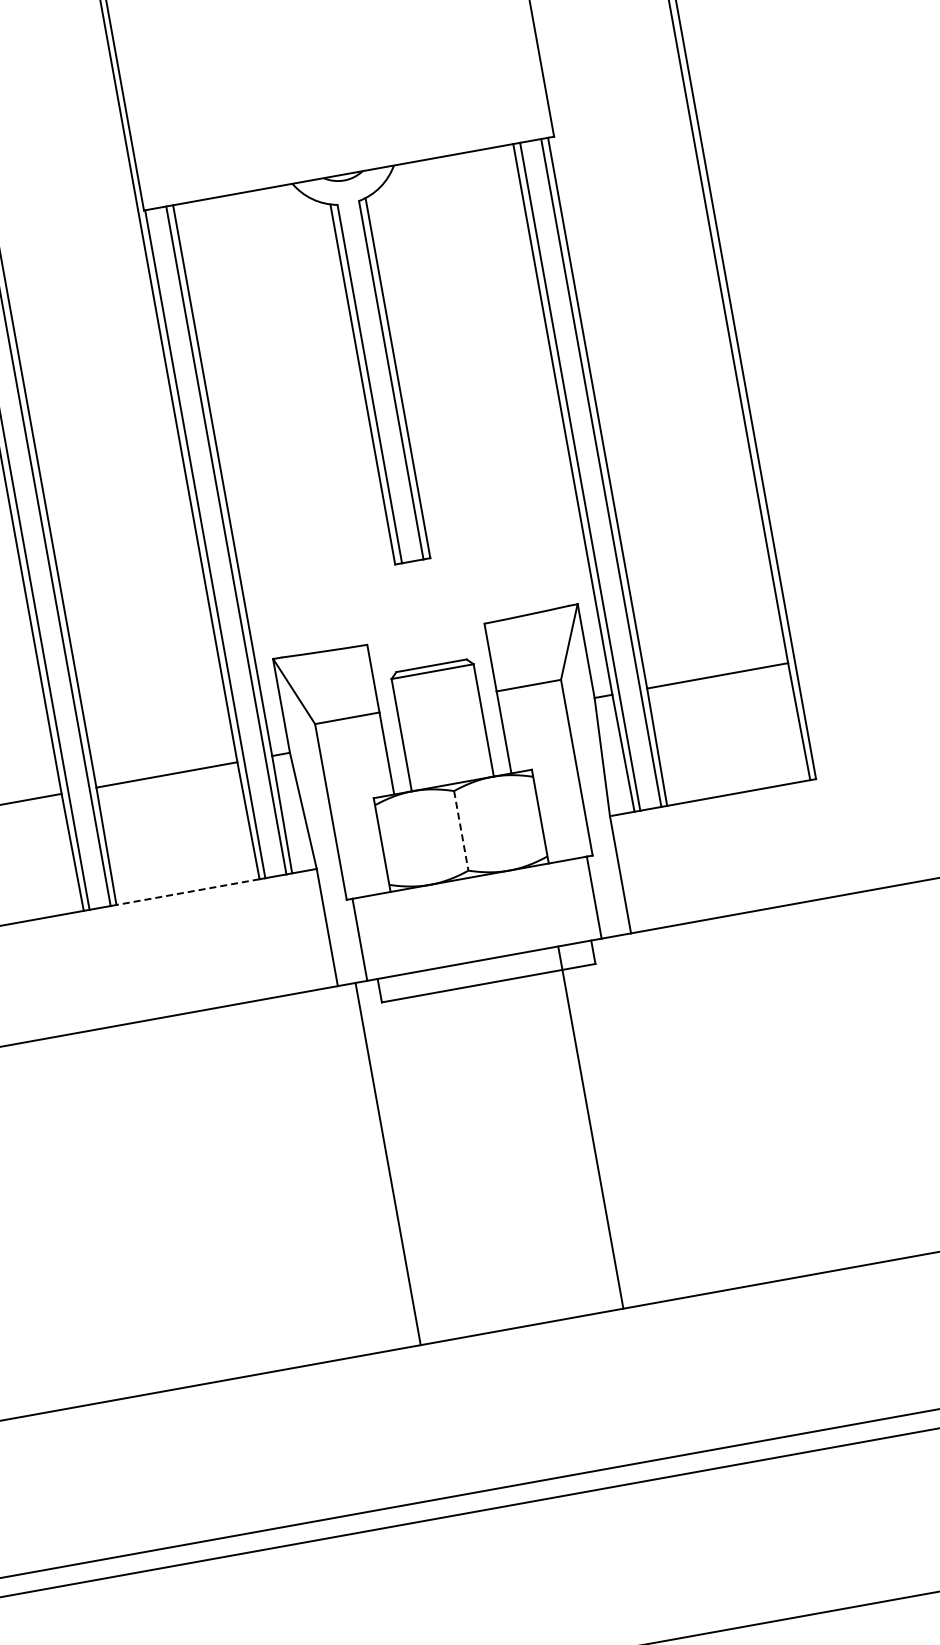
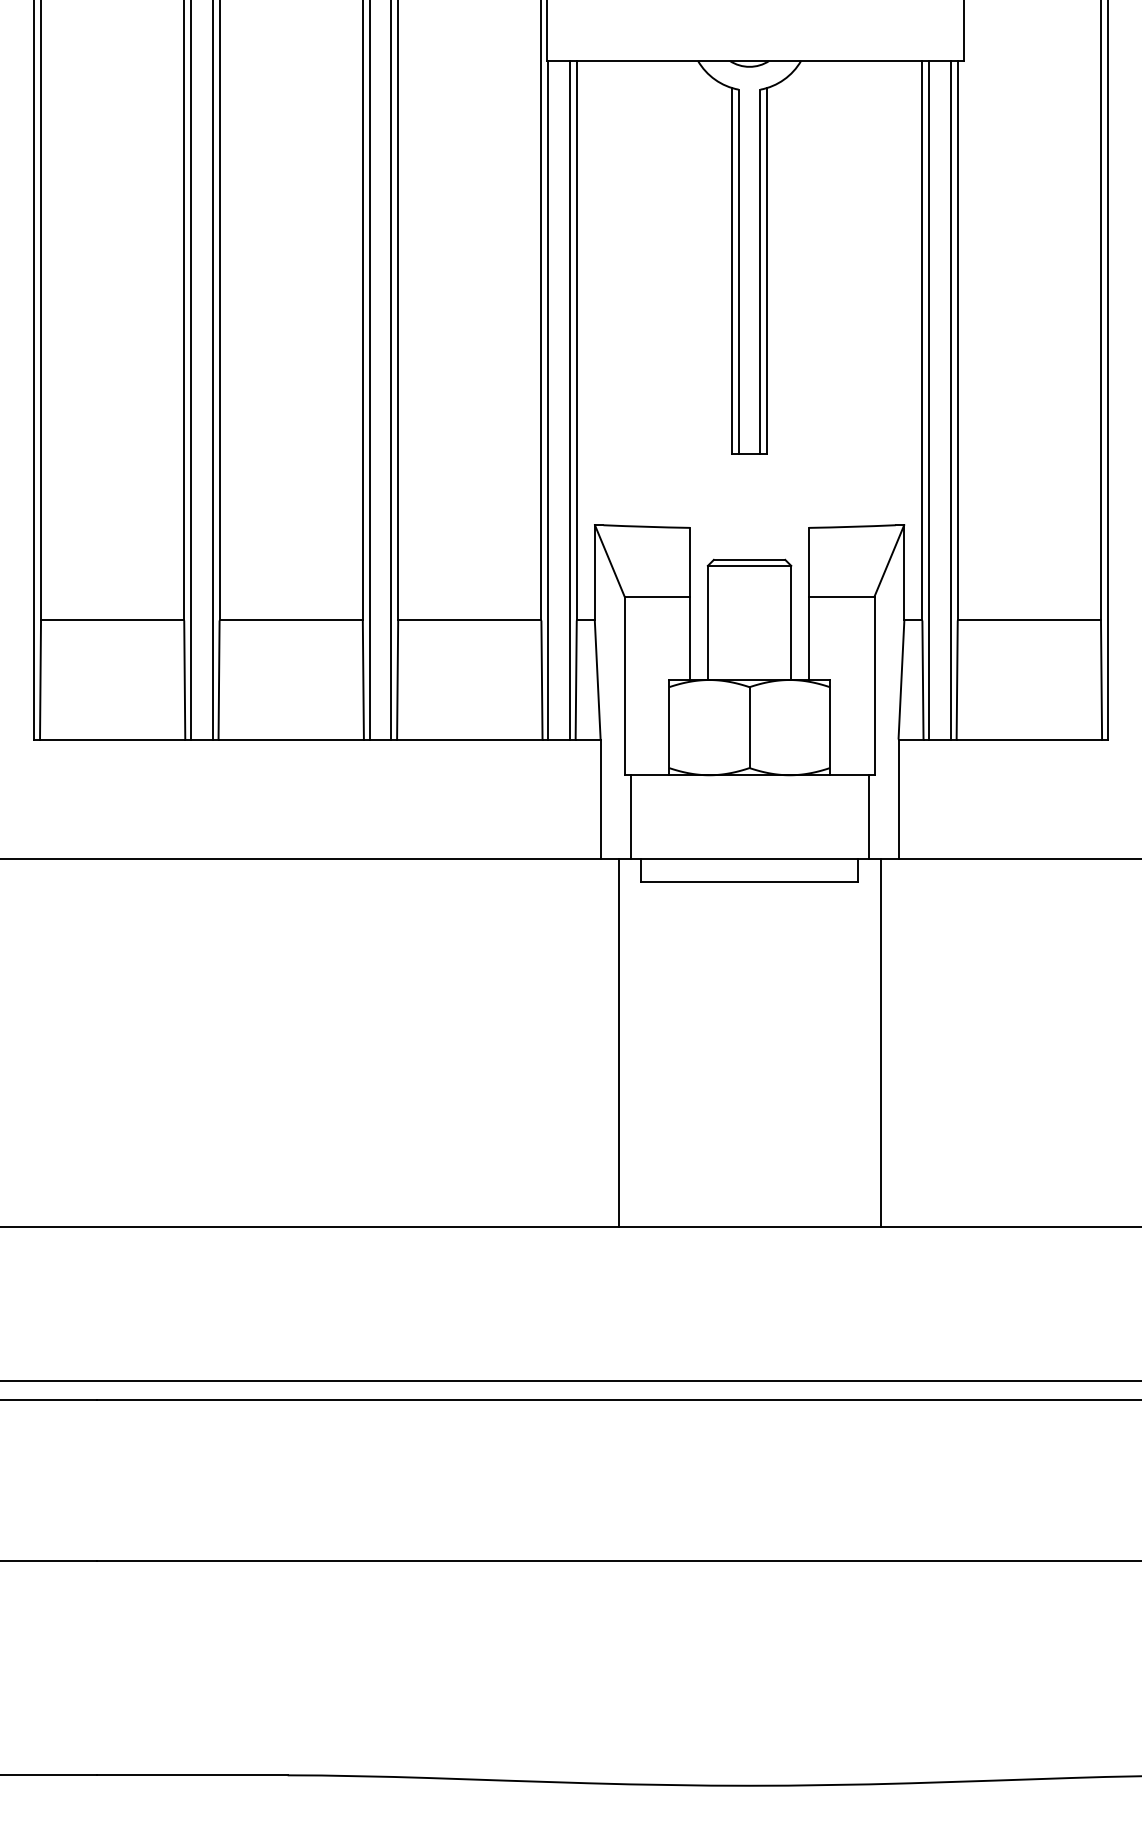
line: (461, 831) -> (749, 728), dashed -> solid
line: (187, 892) -> (469, 739), dashed -> solid
line: (590, 1127) -> (880, 1042), moved

